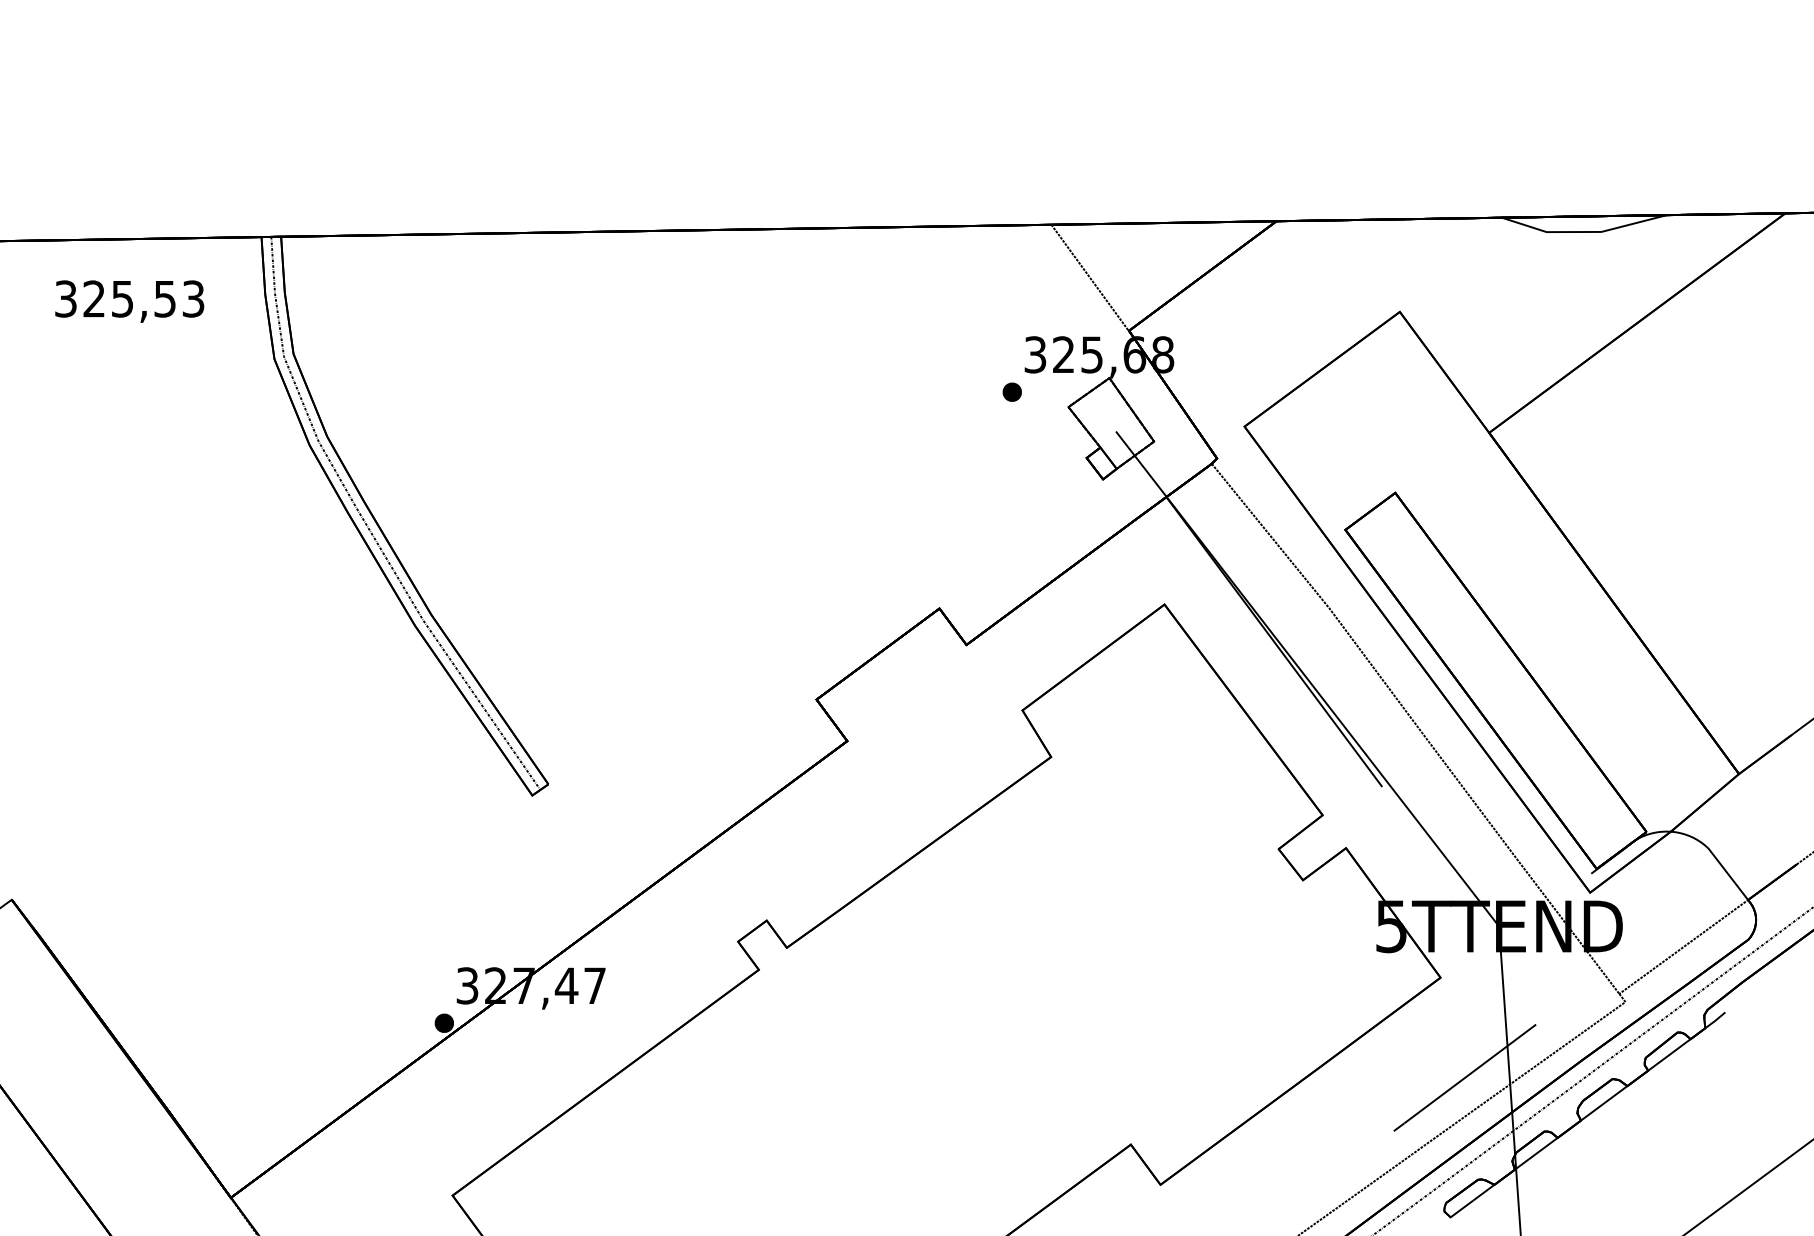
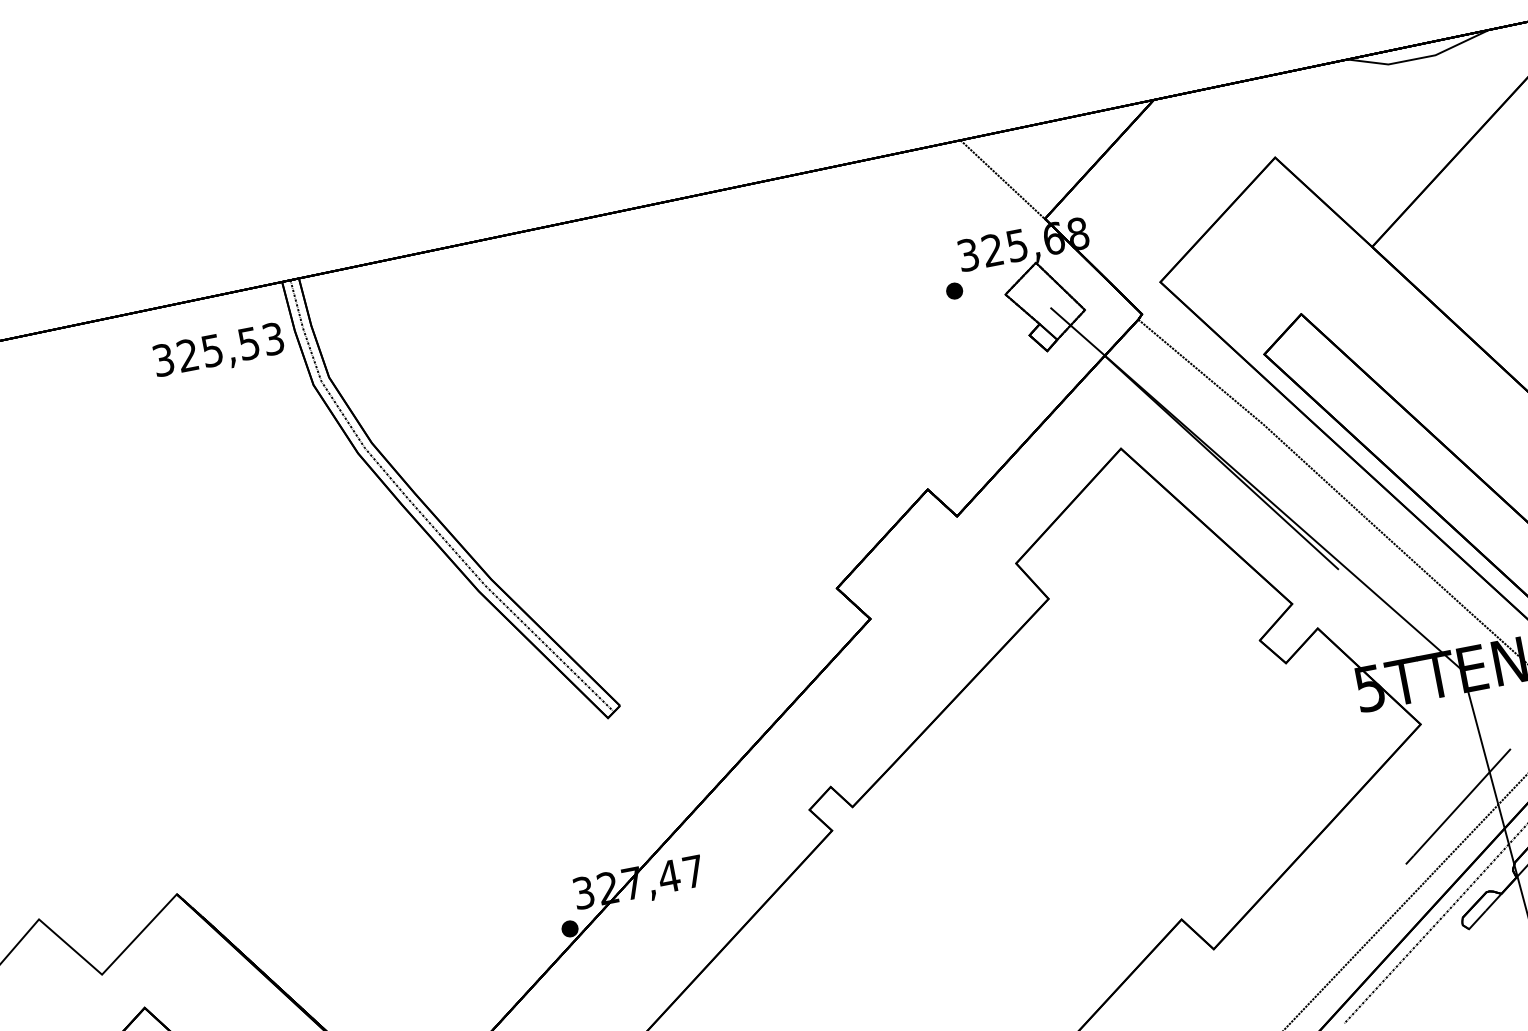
text: (129, 301) -> (218, 351), moved

